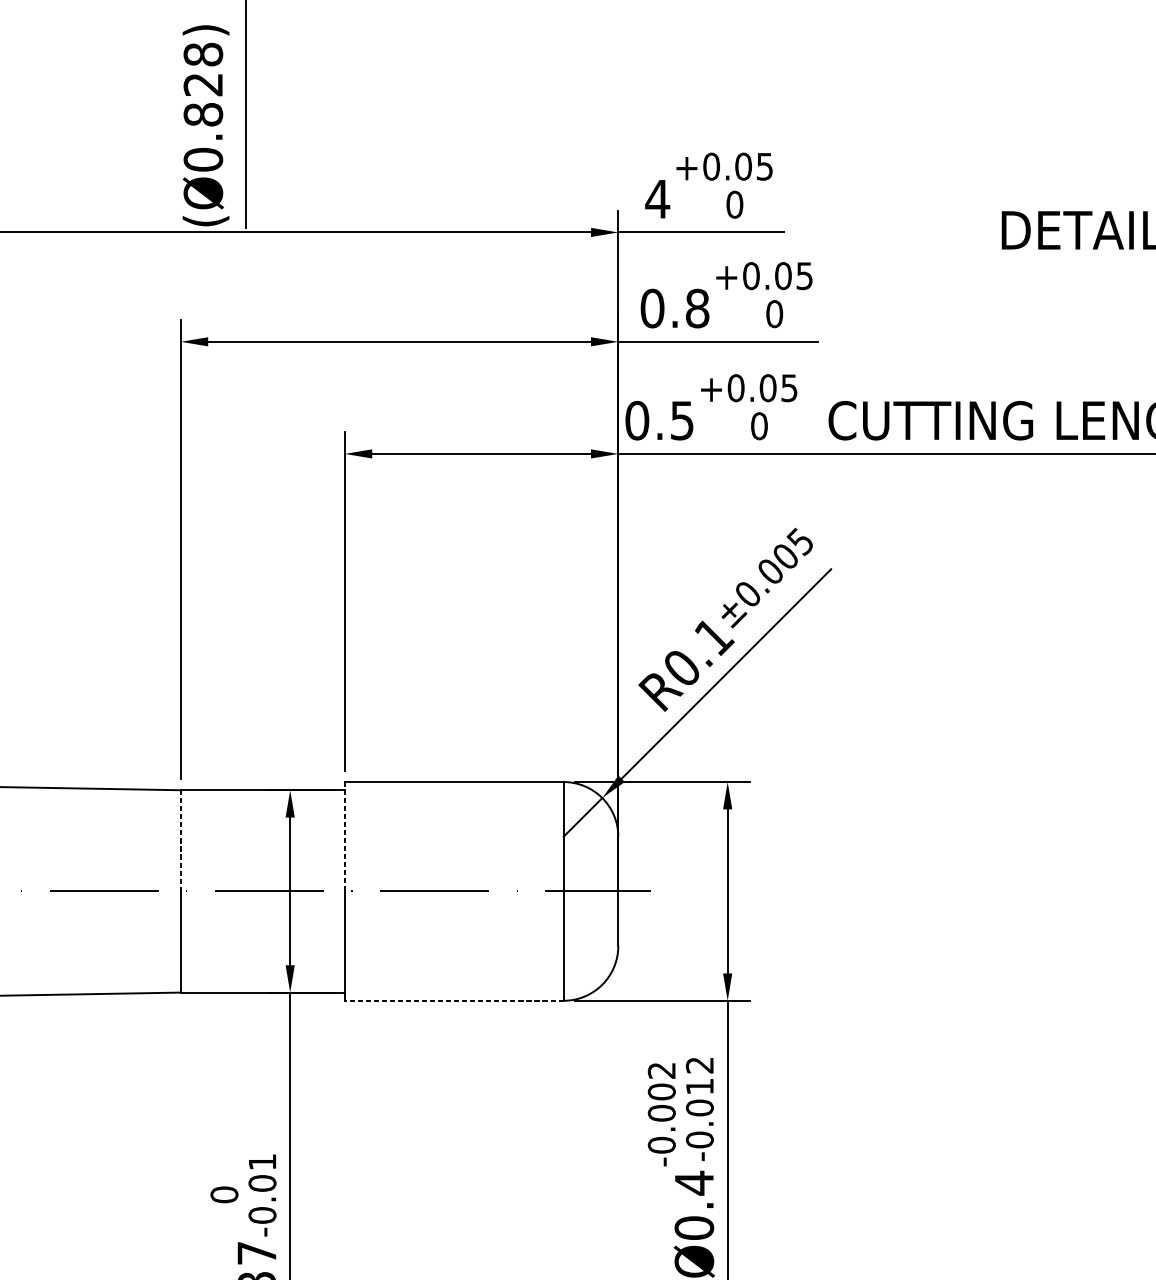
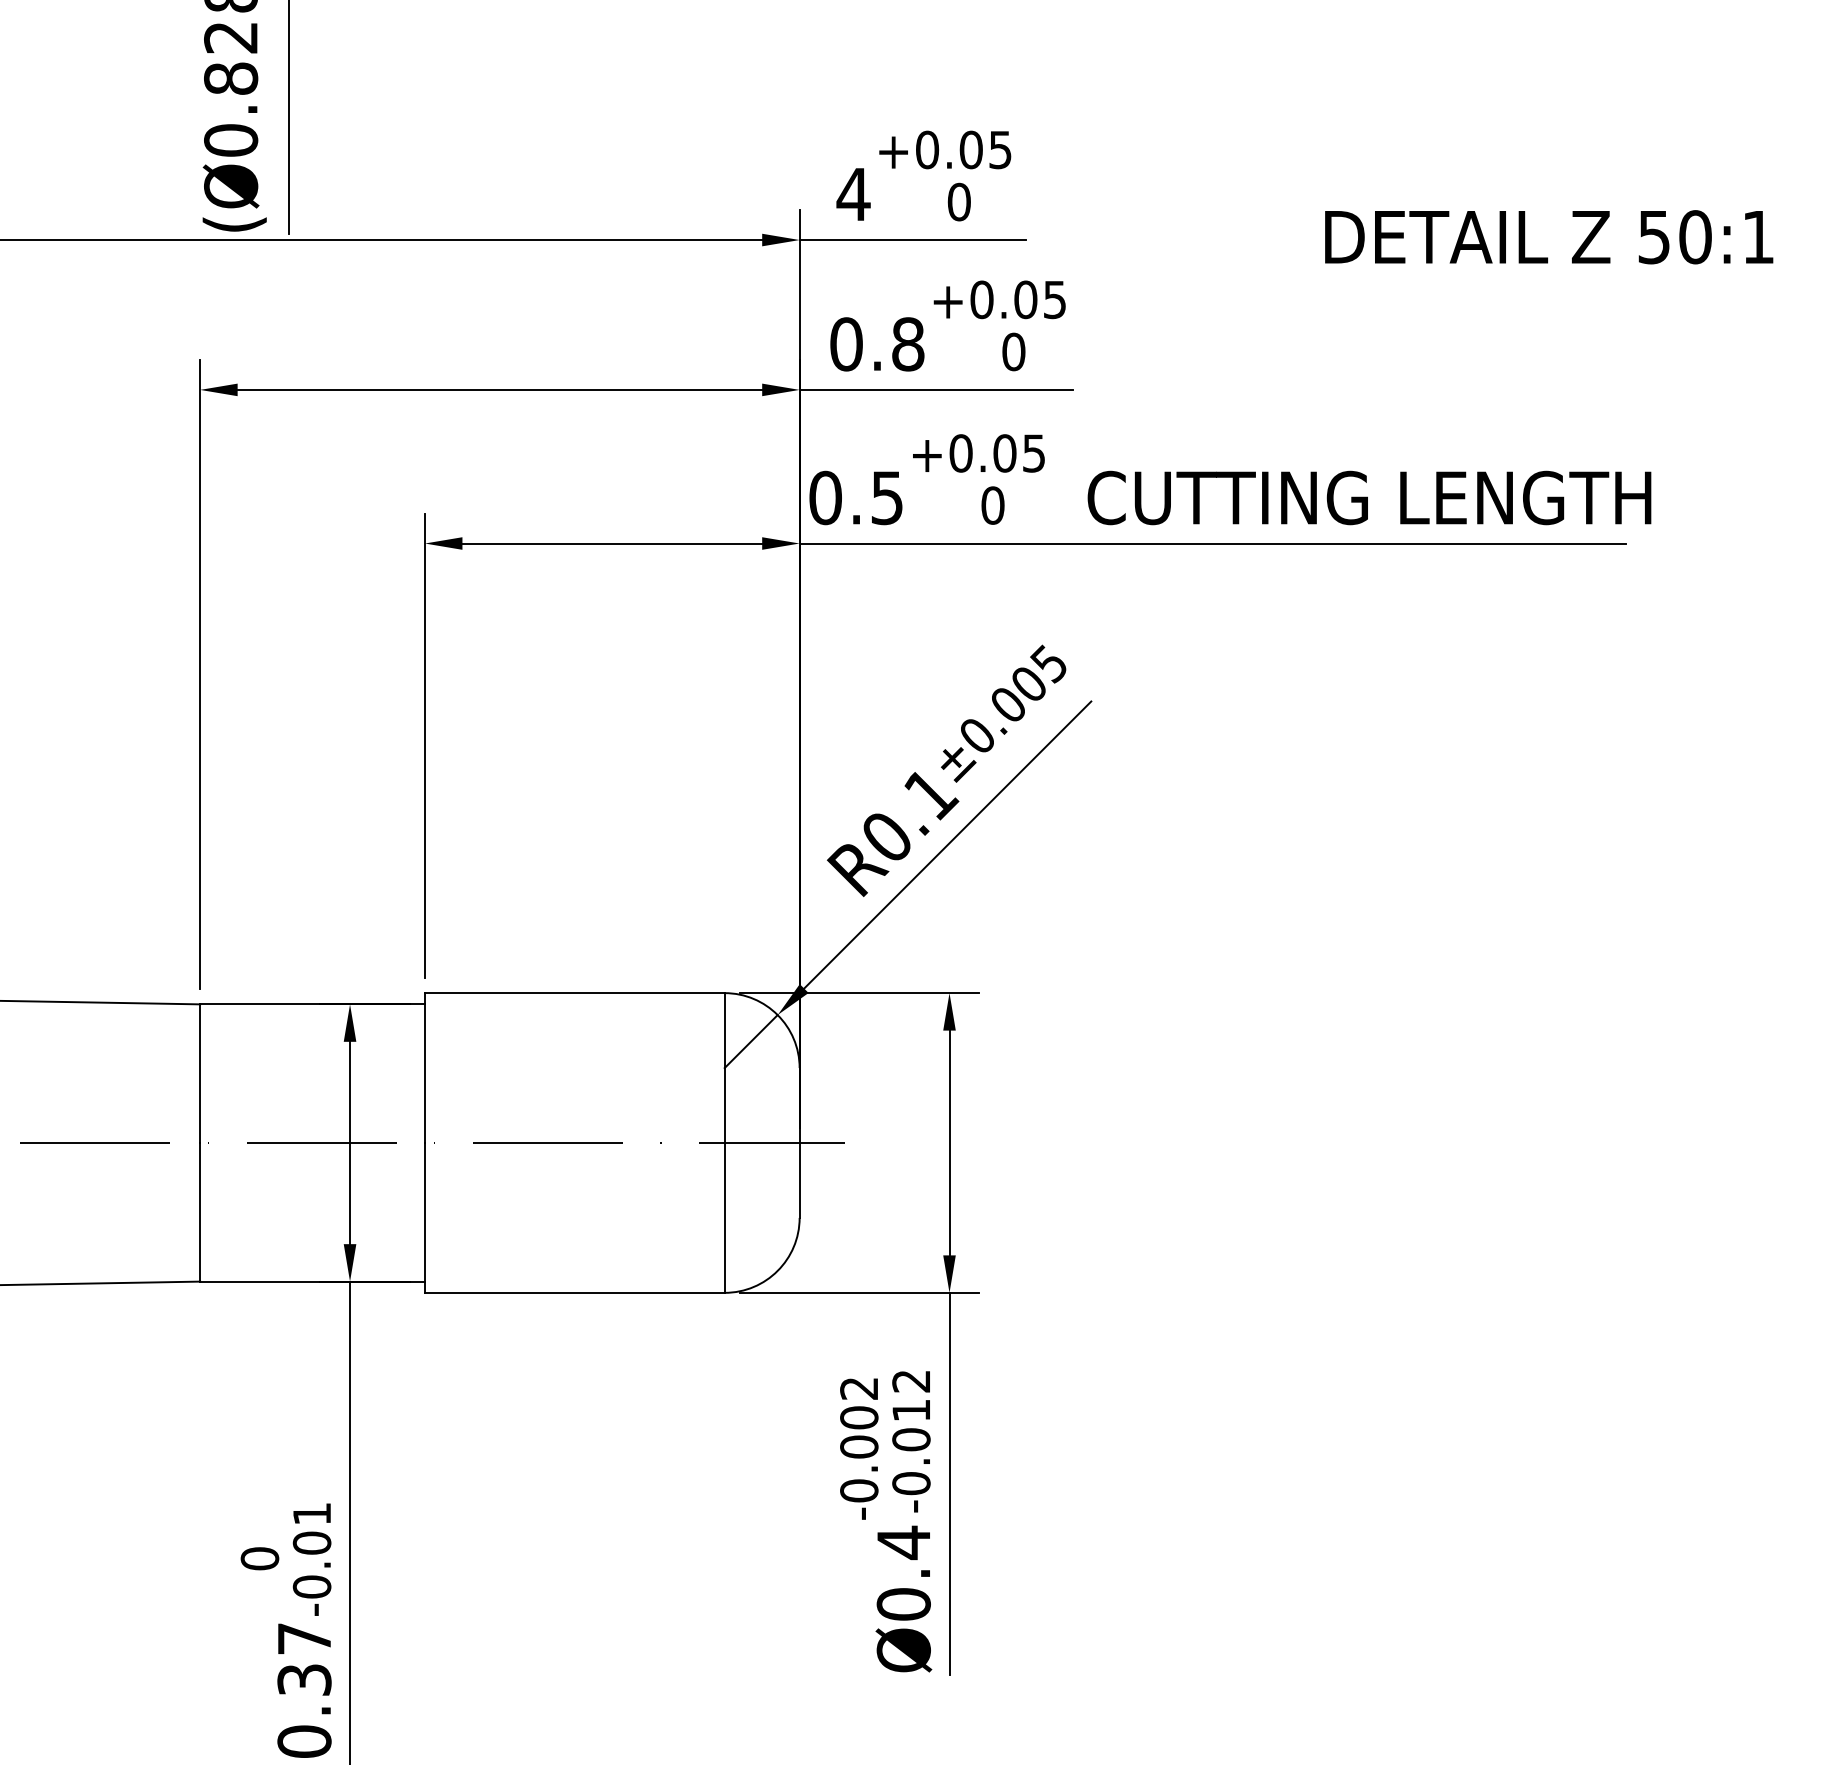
line: (344, 837) -> (424, 1068), dashed -> solid
line: (181, 841) -> (200, 1074), dashed -> solid
line: (454, 1000) -> (574, 1292), dashed -> solid

